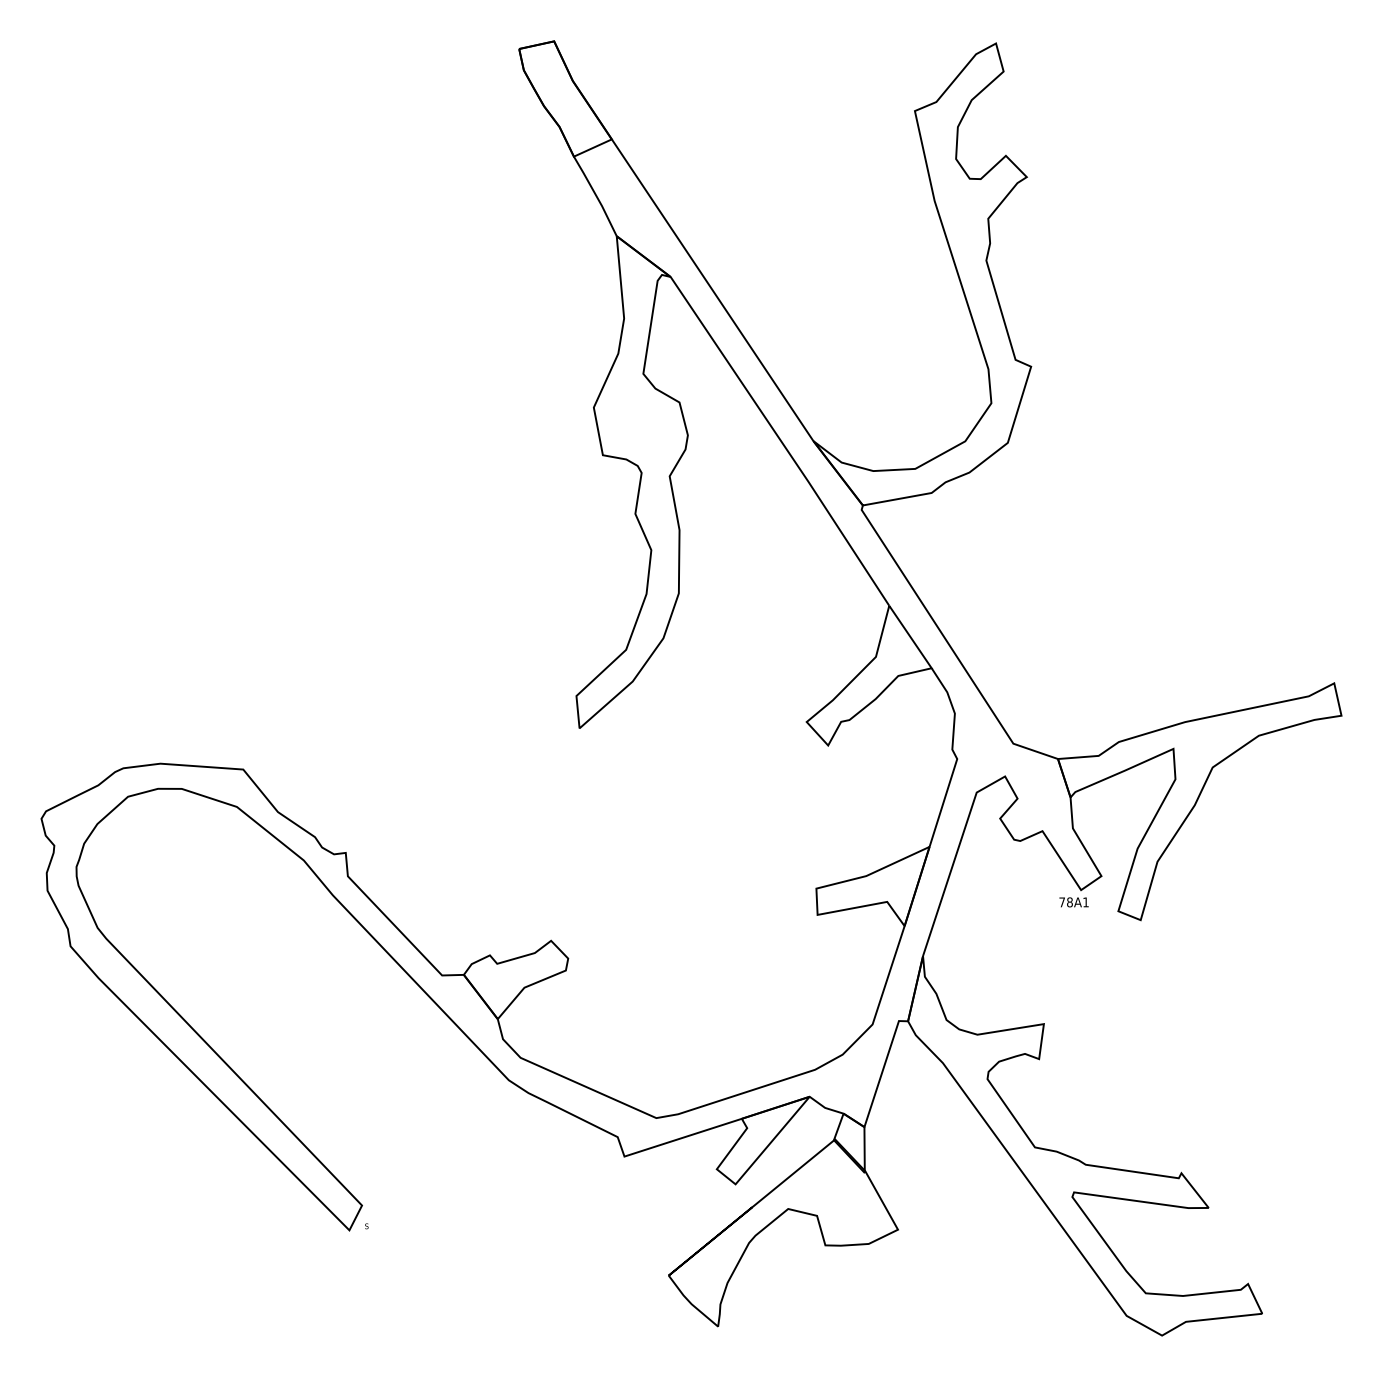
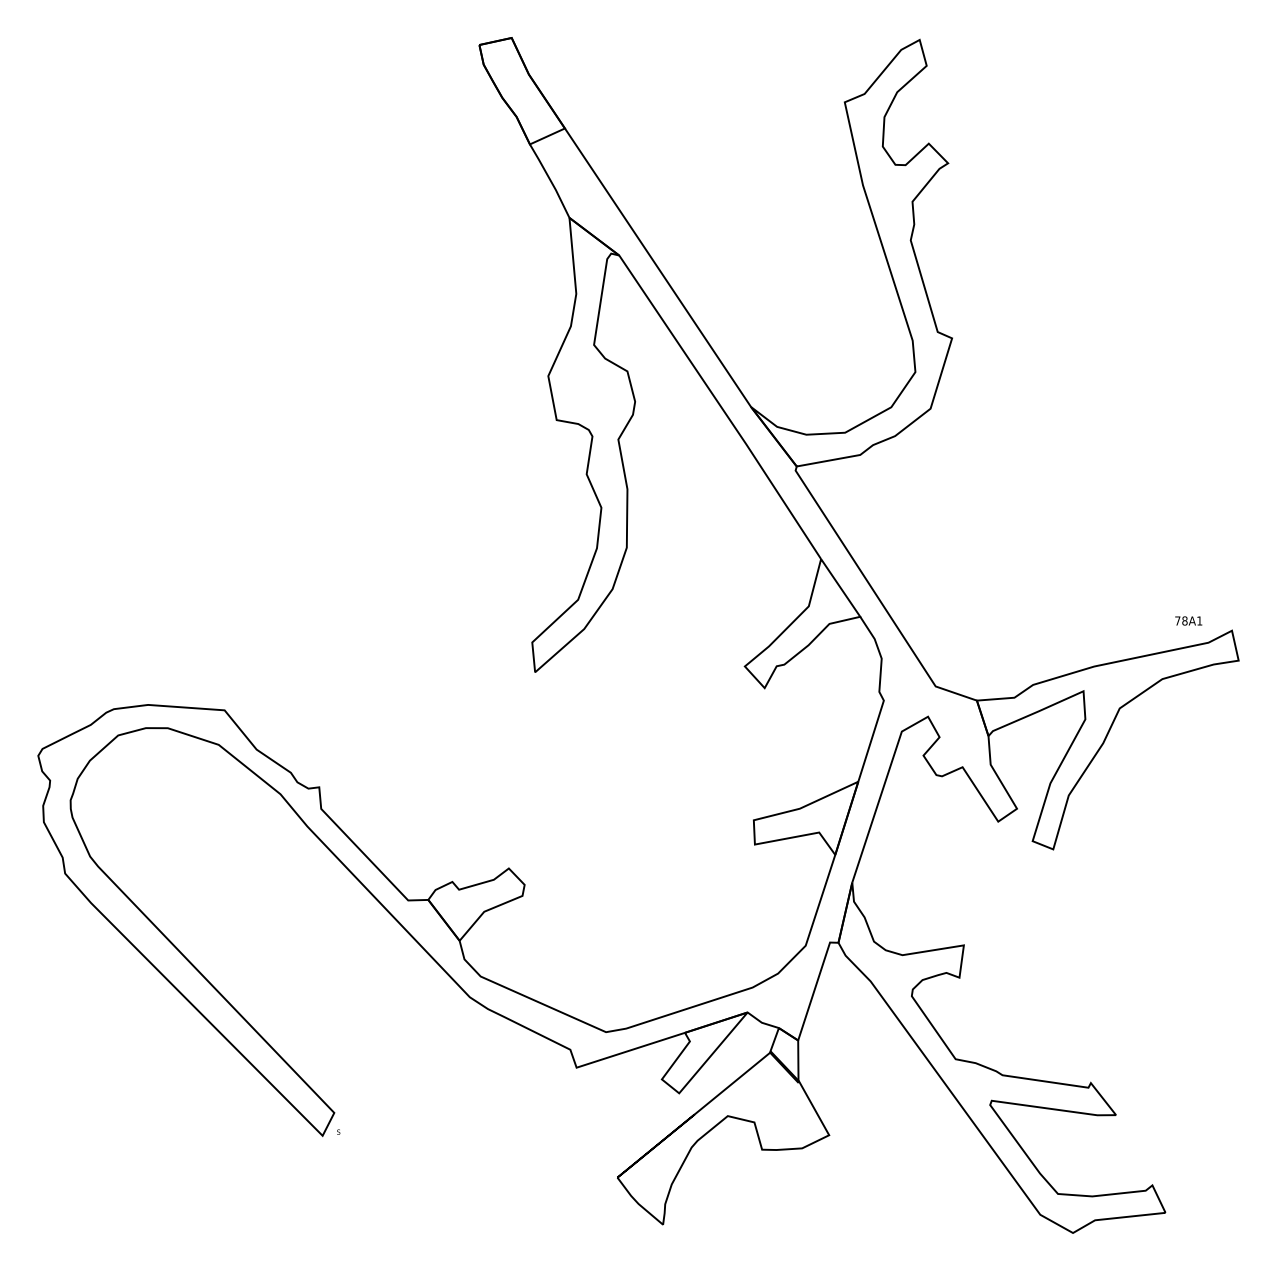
text: (1073, 901) -> (1188, 620), moved

